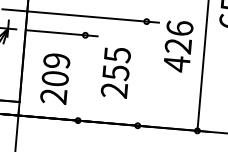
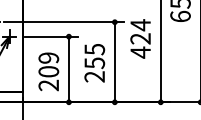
text: (179, 28) -> (140, 25), 426 -> 424
line: (141, 72) -> (114, 61), added
line: (81, 77) -> (68, 69), added

